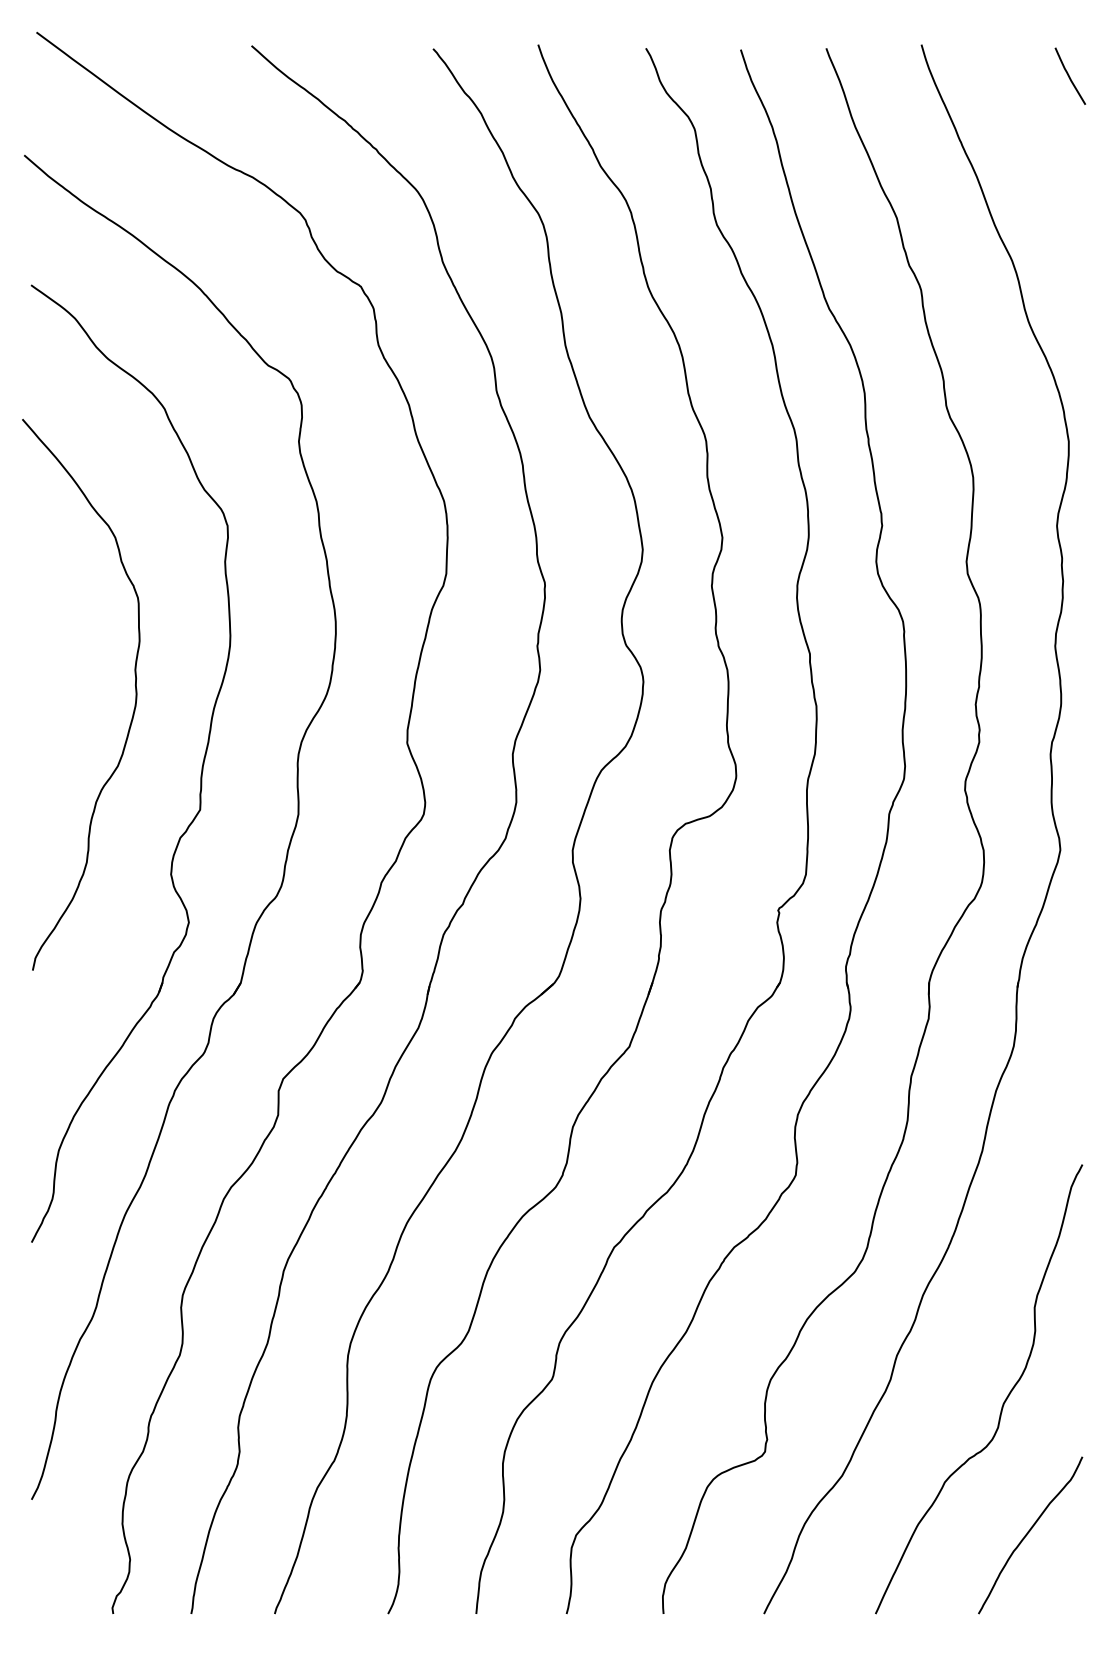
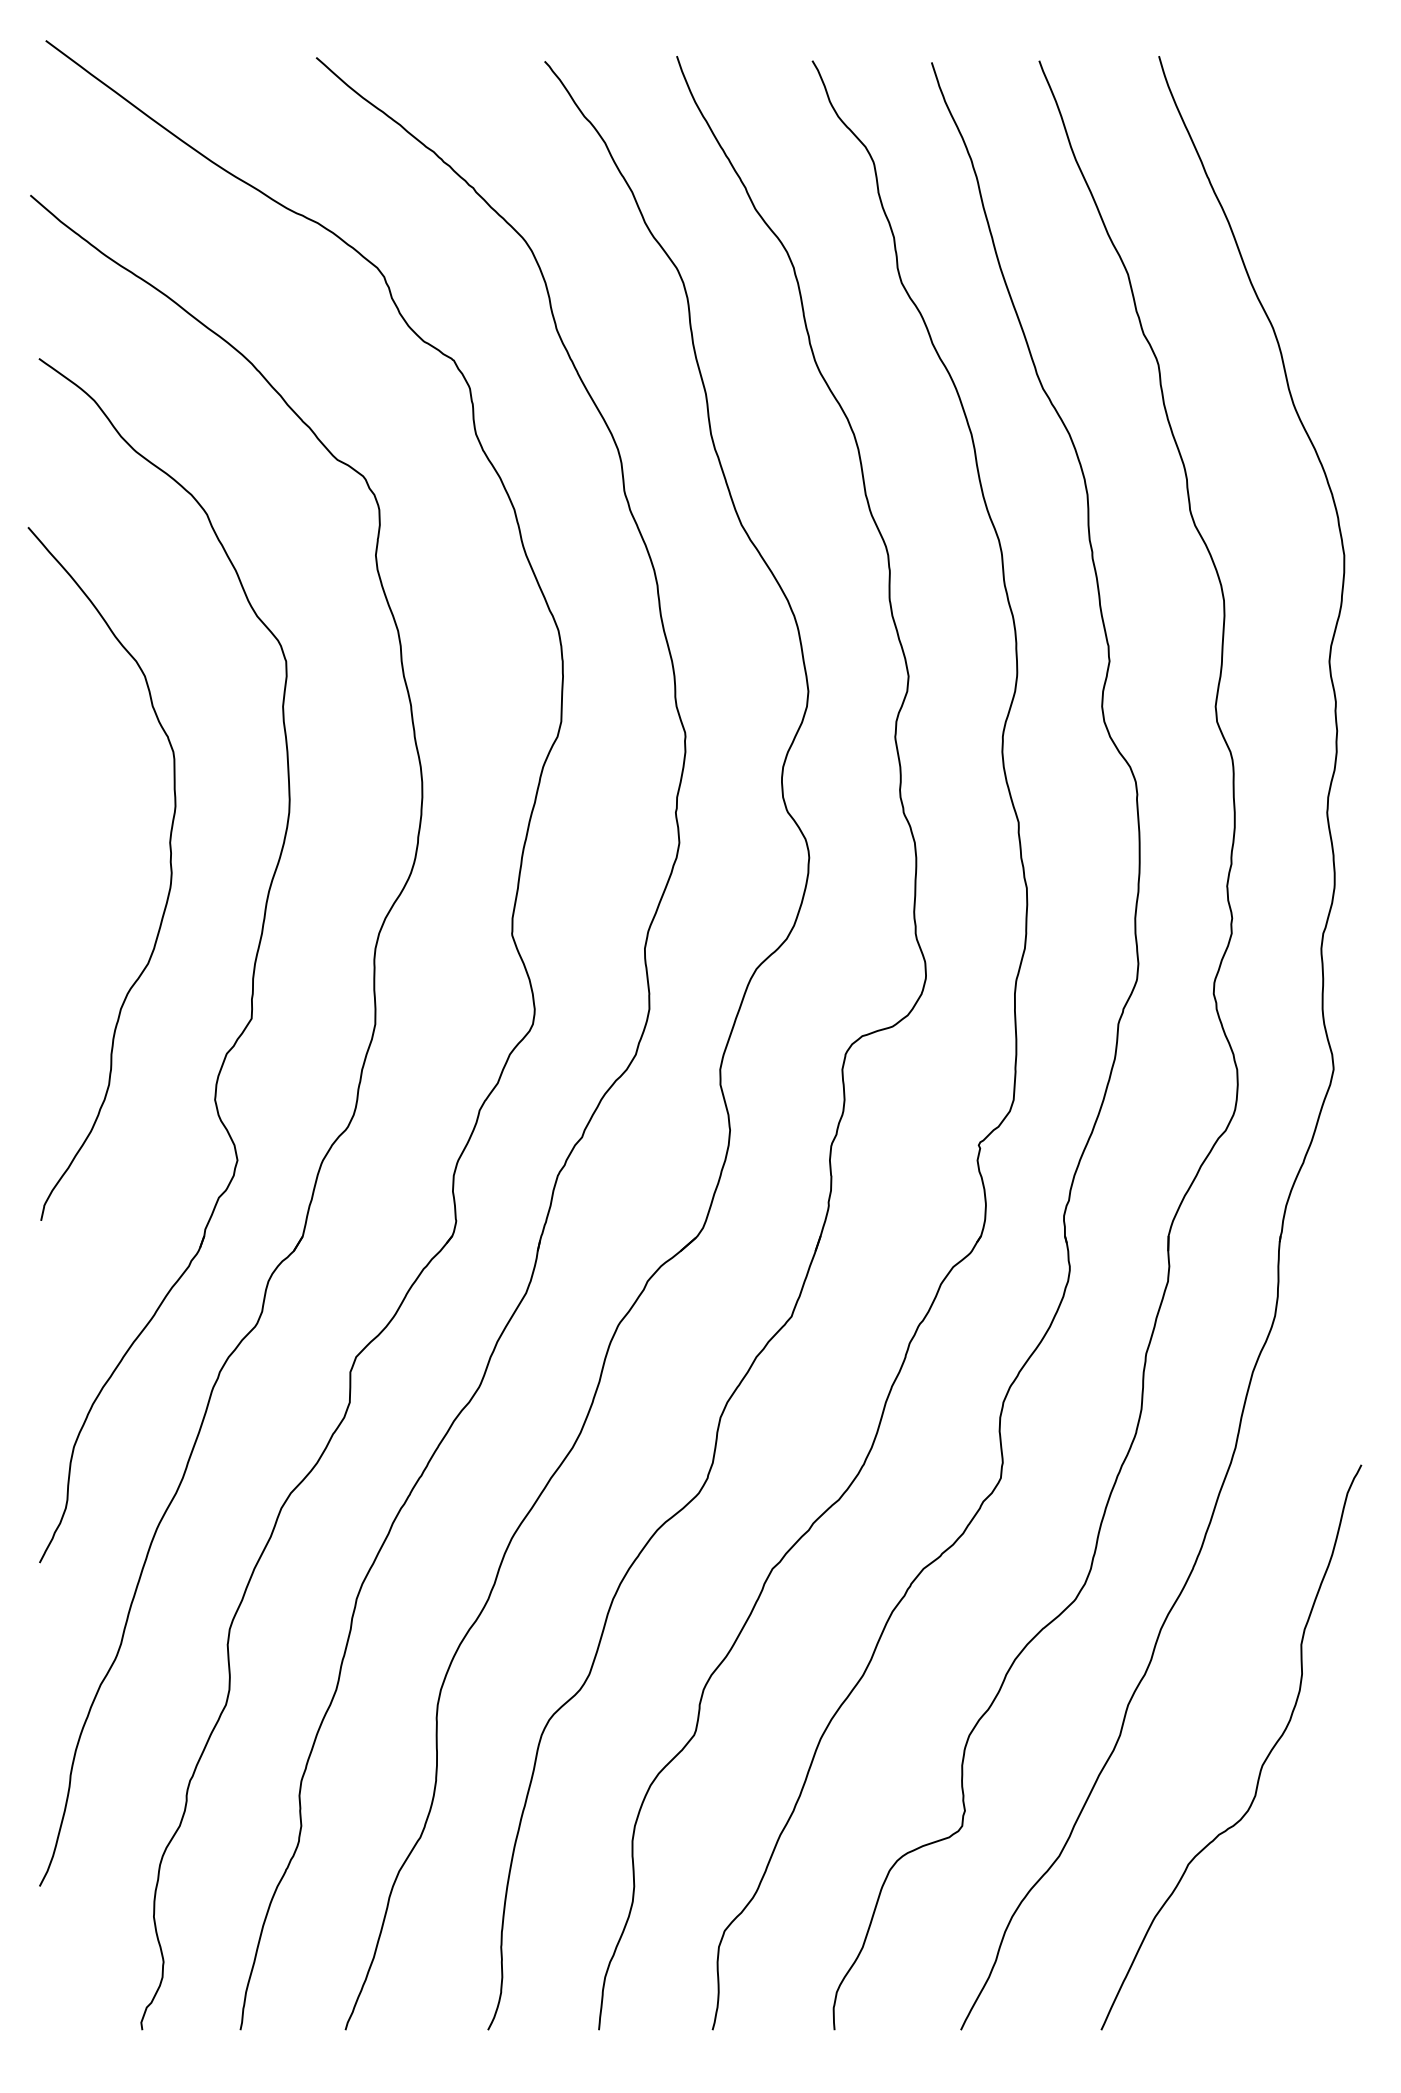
curve: (1069, 75) -> (1345, 95), removed
curve: (1028, 1533) -> (1293, 1929), removed

